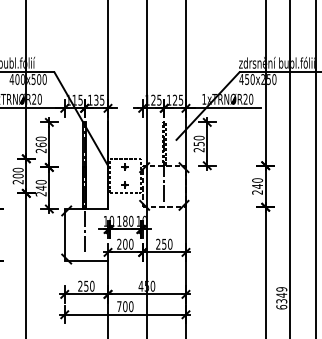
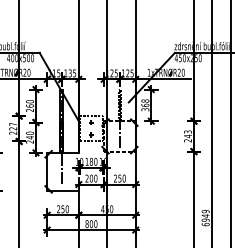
text: (198, 143) -> (144, 105), 250 -> 368
text: (17, 172) -> (12, 126), 200 -> 227
text: (257, 180) -> (187, 132), 240 -> 243
text: (281, 301) -> (205, 220), 6349 -> 6949
text: (119, 306) -> (87, 224), 700 -> 800

